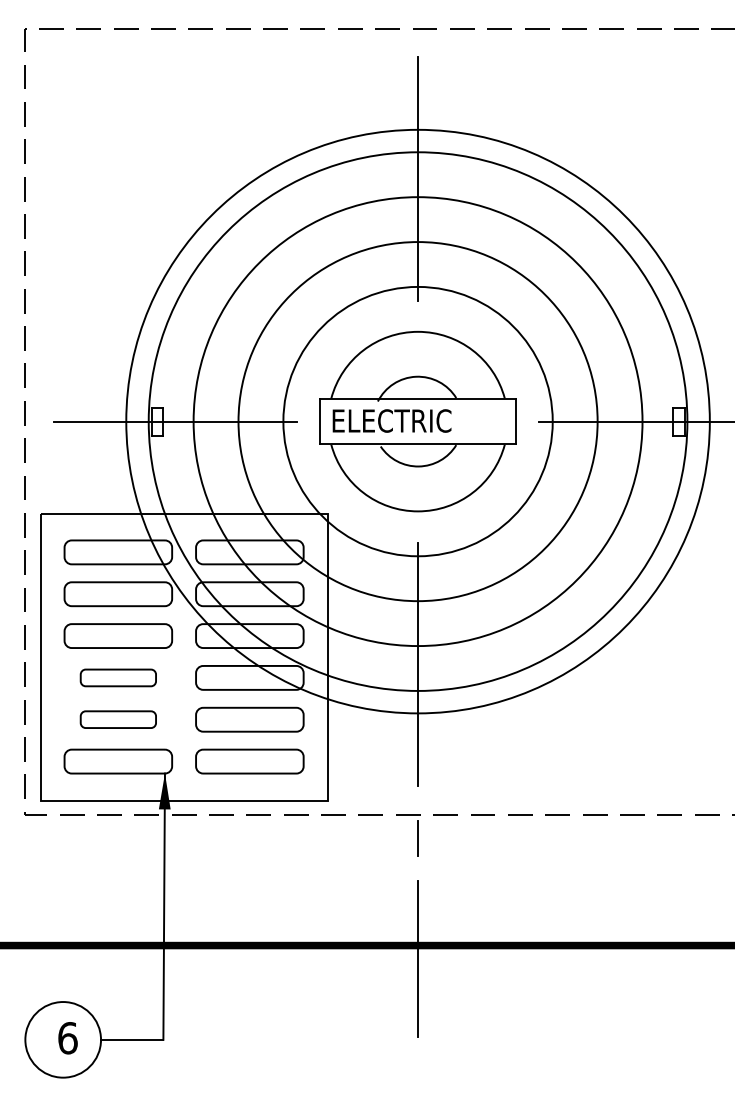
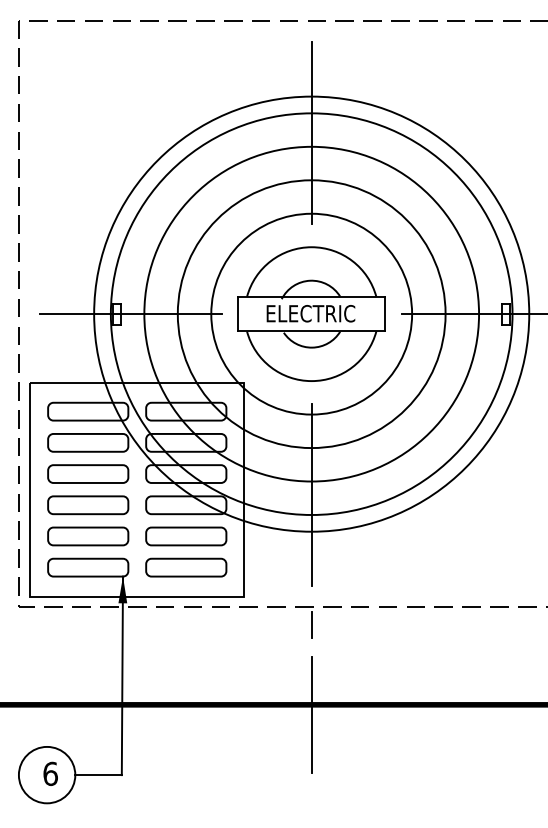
text: (391, 420) -> (310, 313), moved
part: (118, 677) -> (88, 504), size x1.43
part: (118, 719) -> (88, 536), size x1.43

